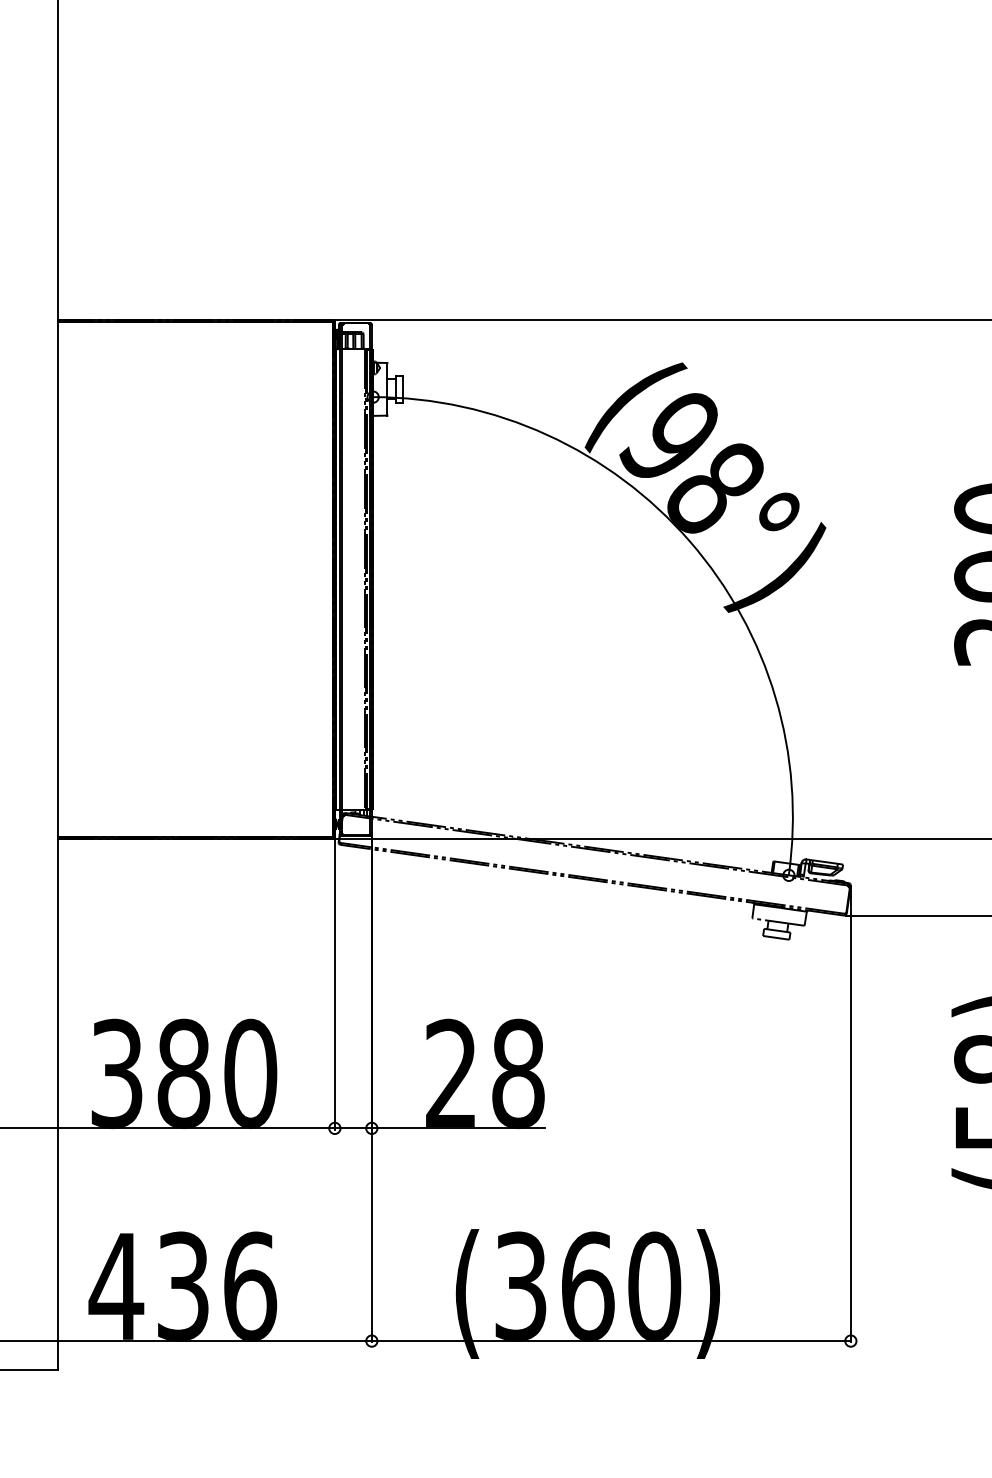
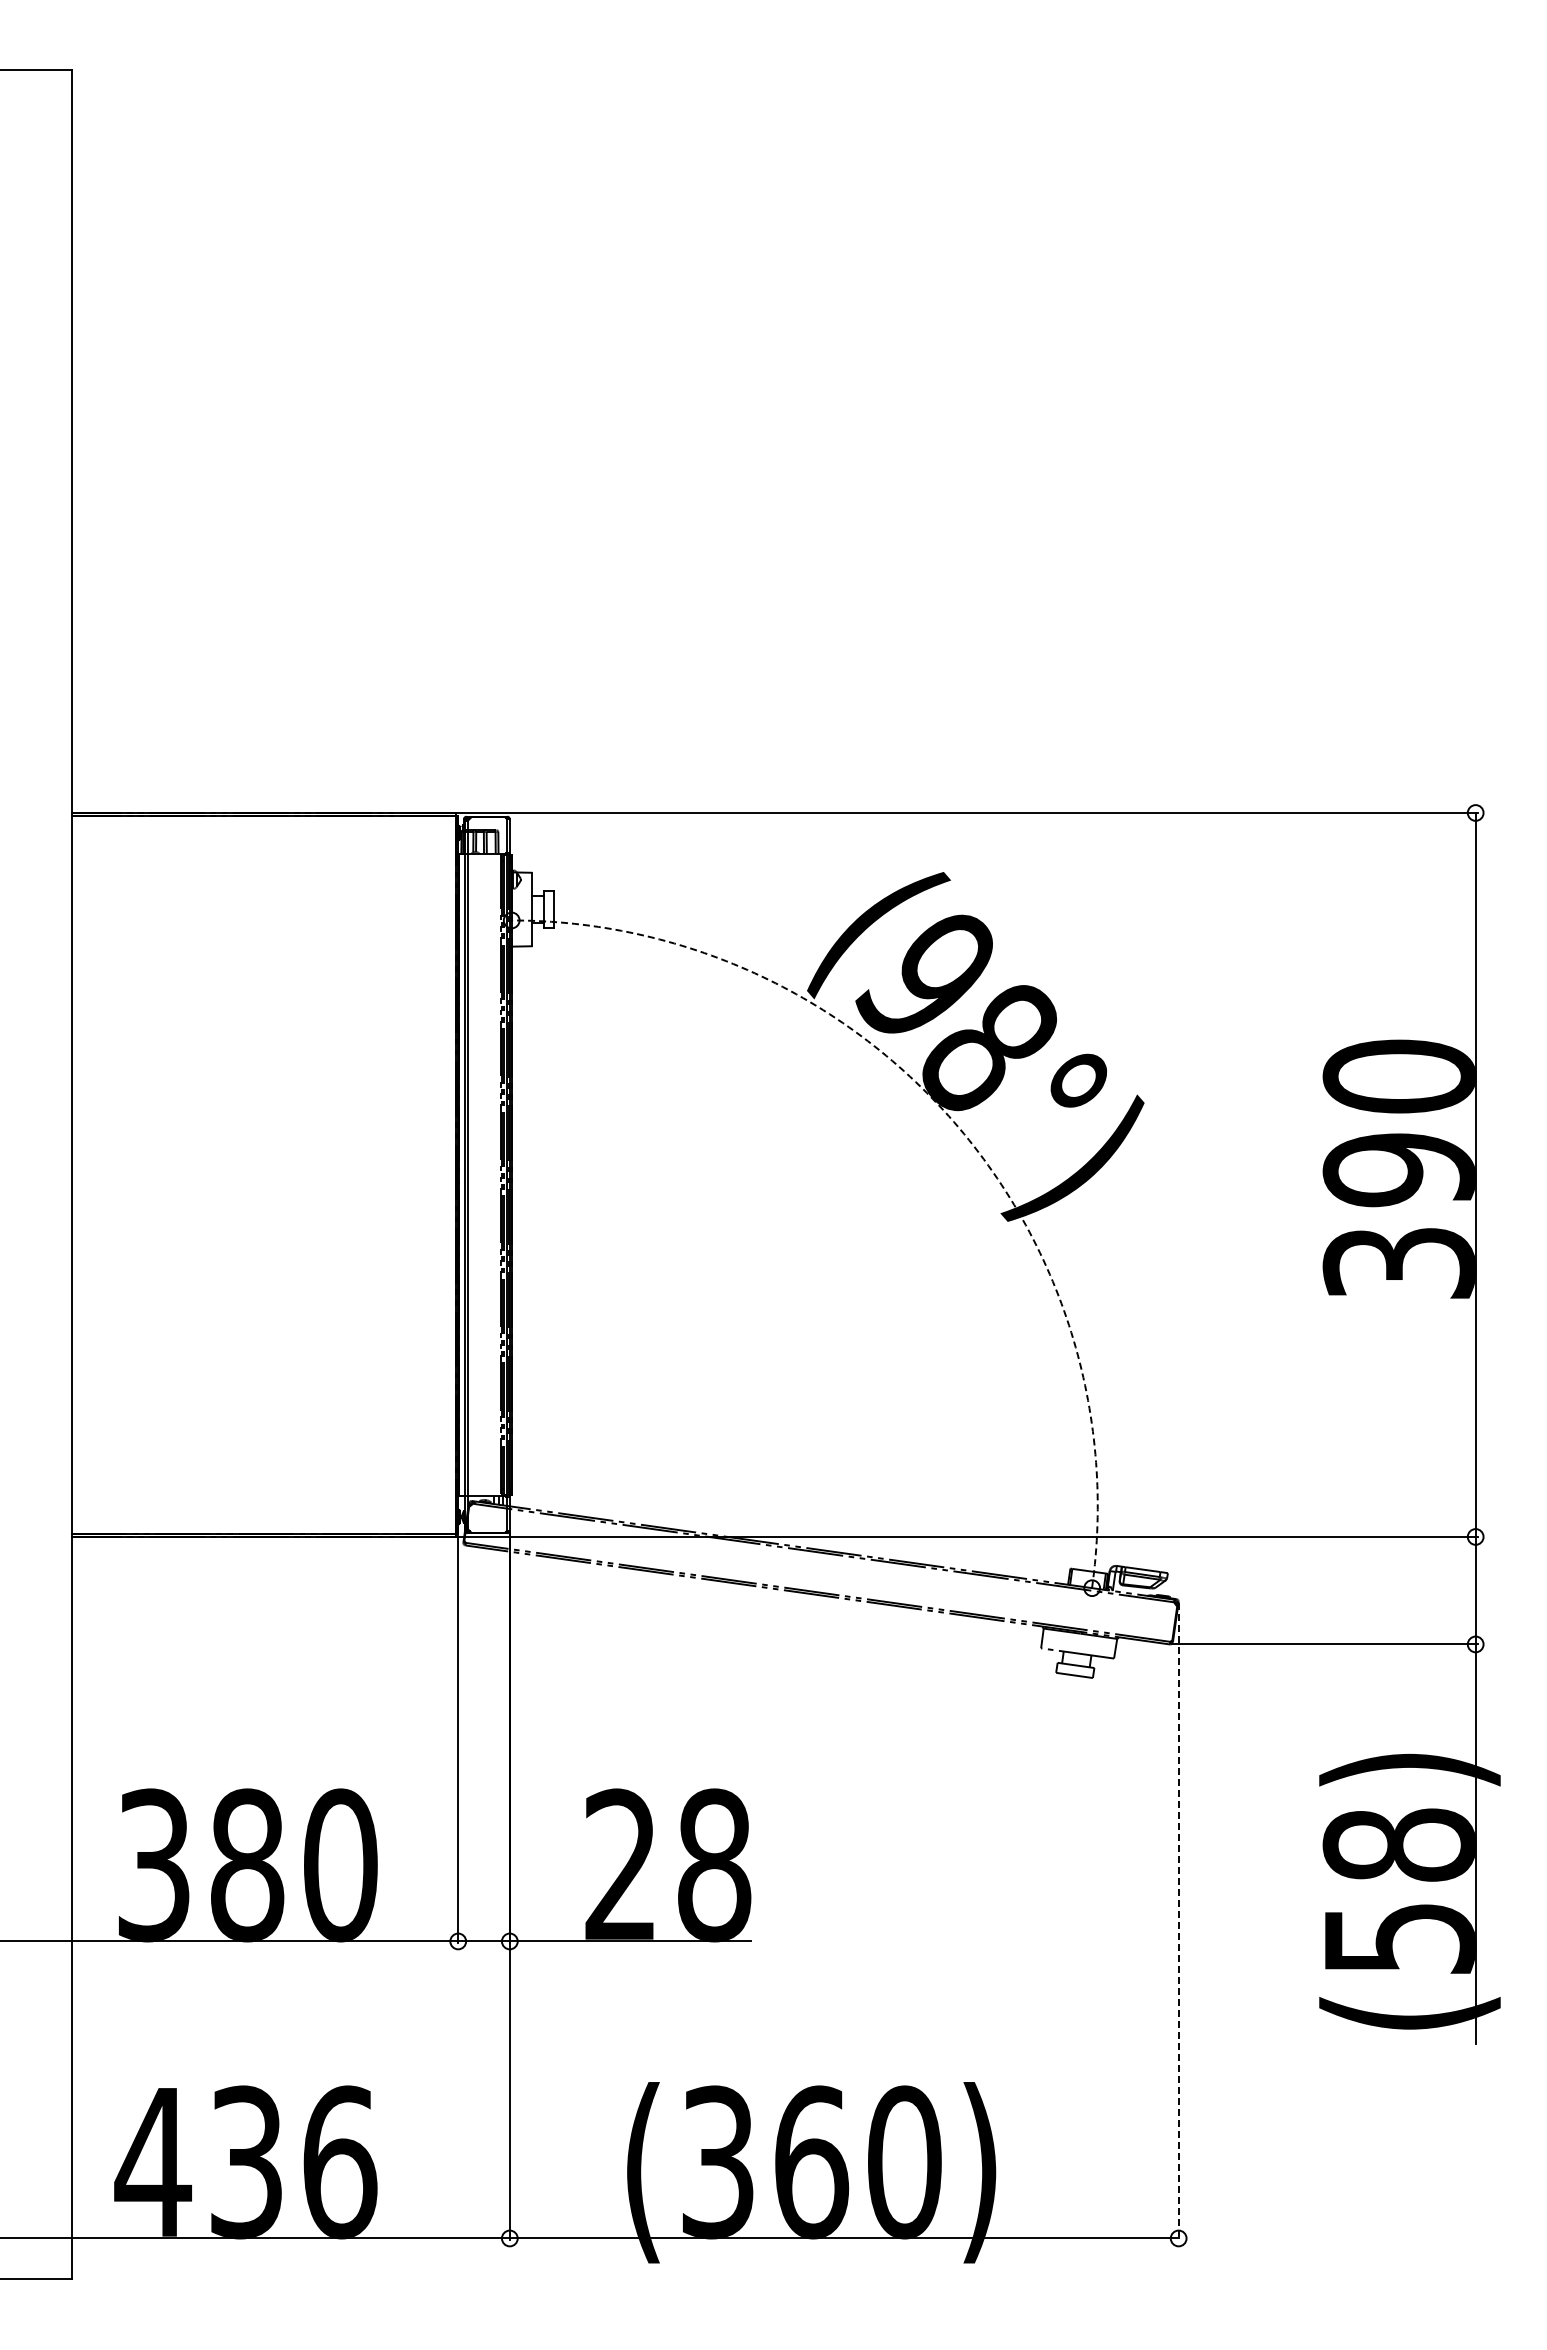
arc: (689, 541) -> (953, 1122), solid -> dashed
line: (850, 1114) -> (1178, 1922), solid -> dashed

